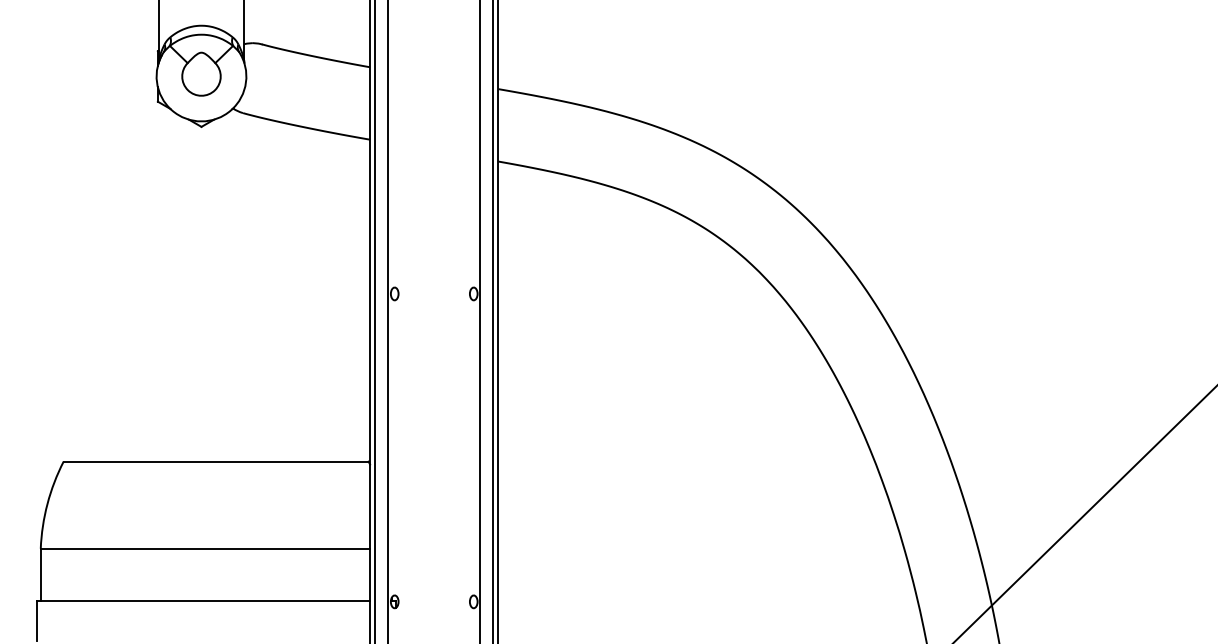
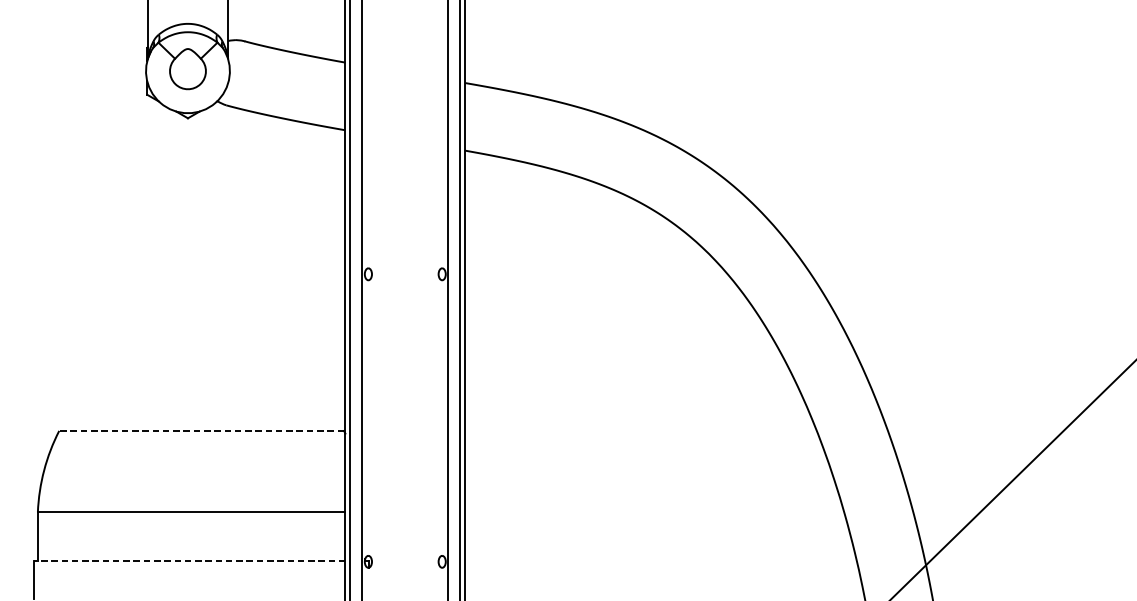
line: (215, 461) -> (201, 430), solid -> dashed
line: (203, 601) -> (189, 561), solid -> dashed

